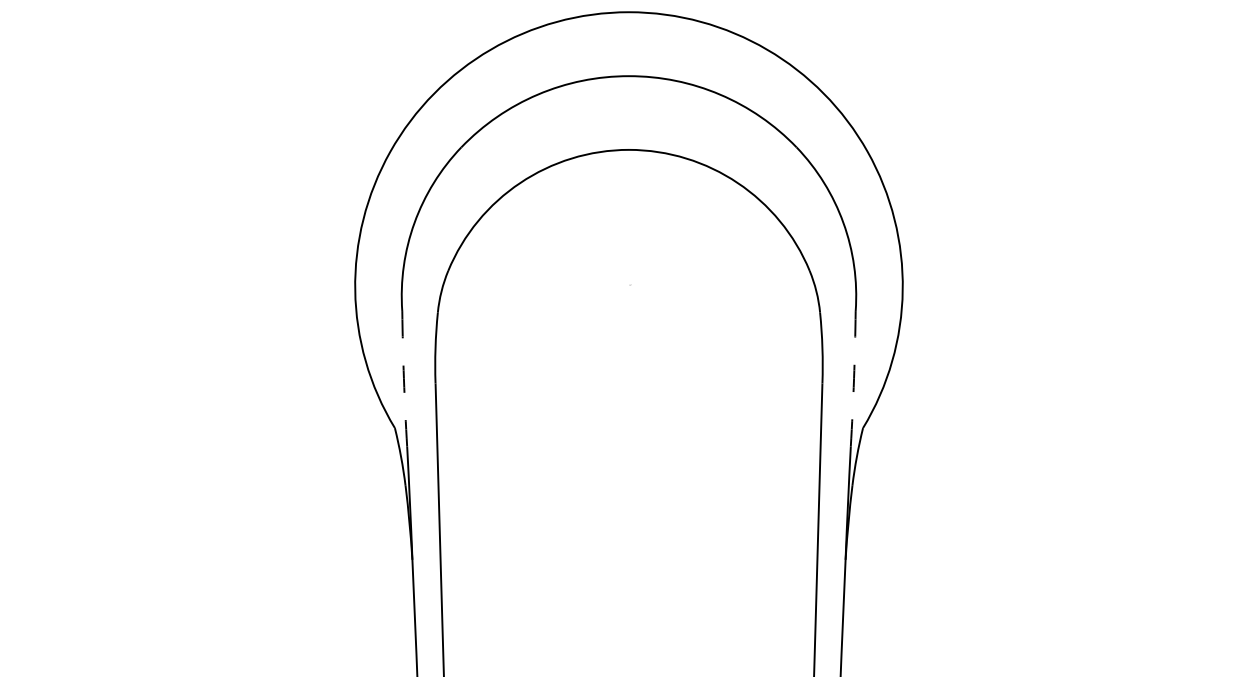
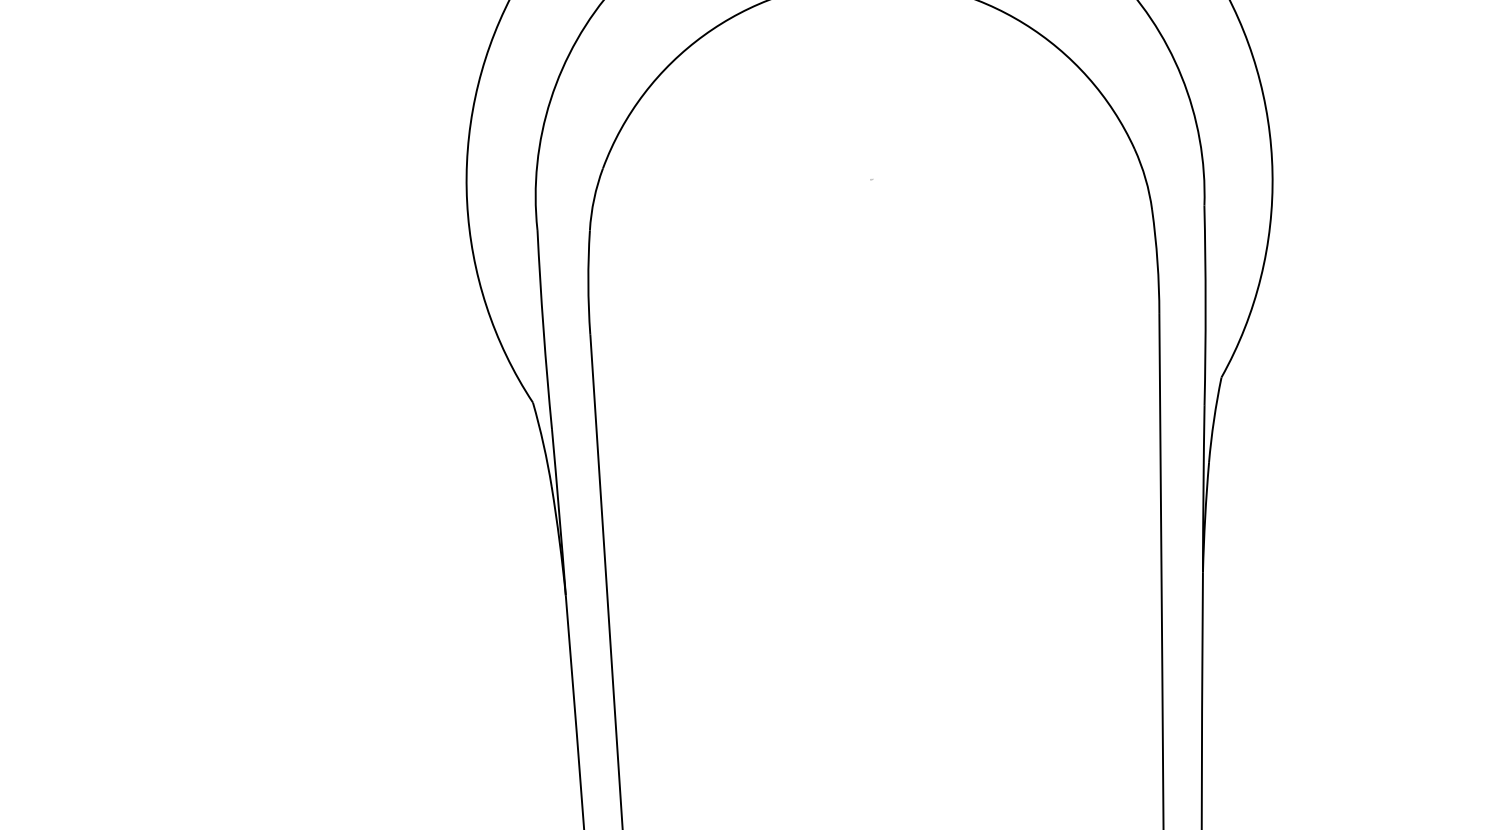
arc: (403, 378) -> (542, 329), dashed -> solid
arc: (854, 378) -> (1206, 304), dashed -> solid

